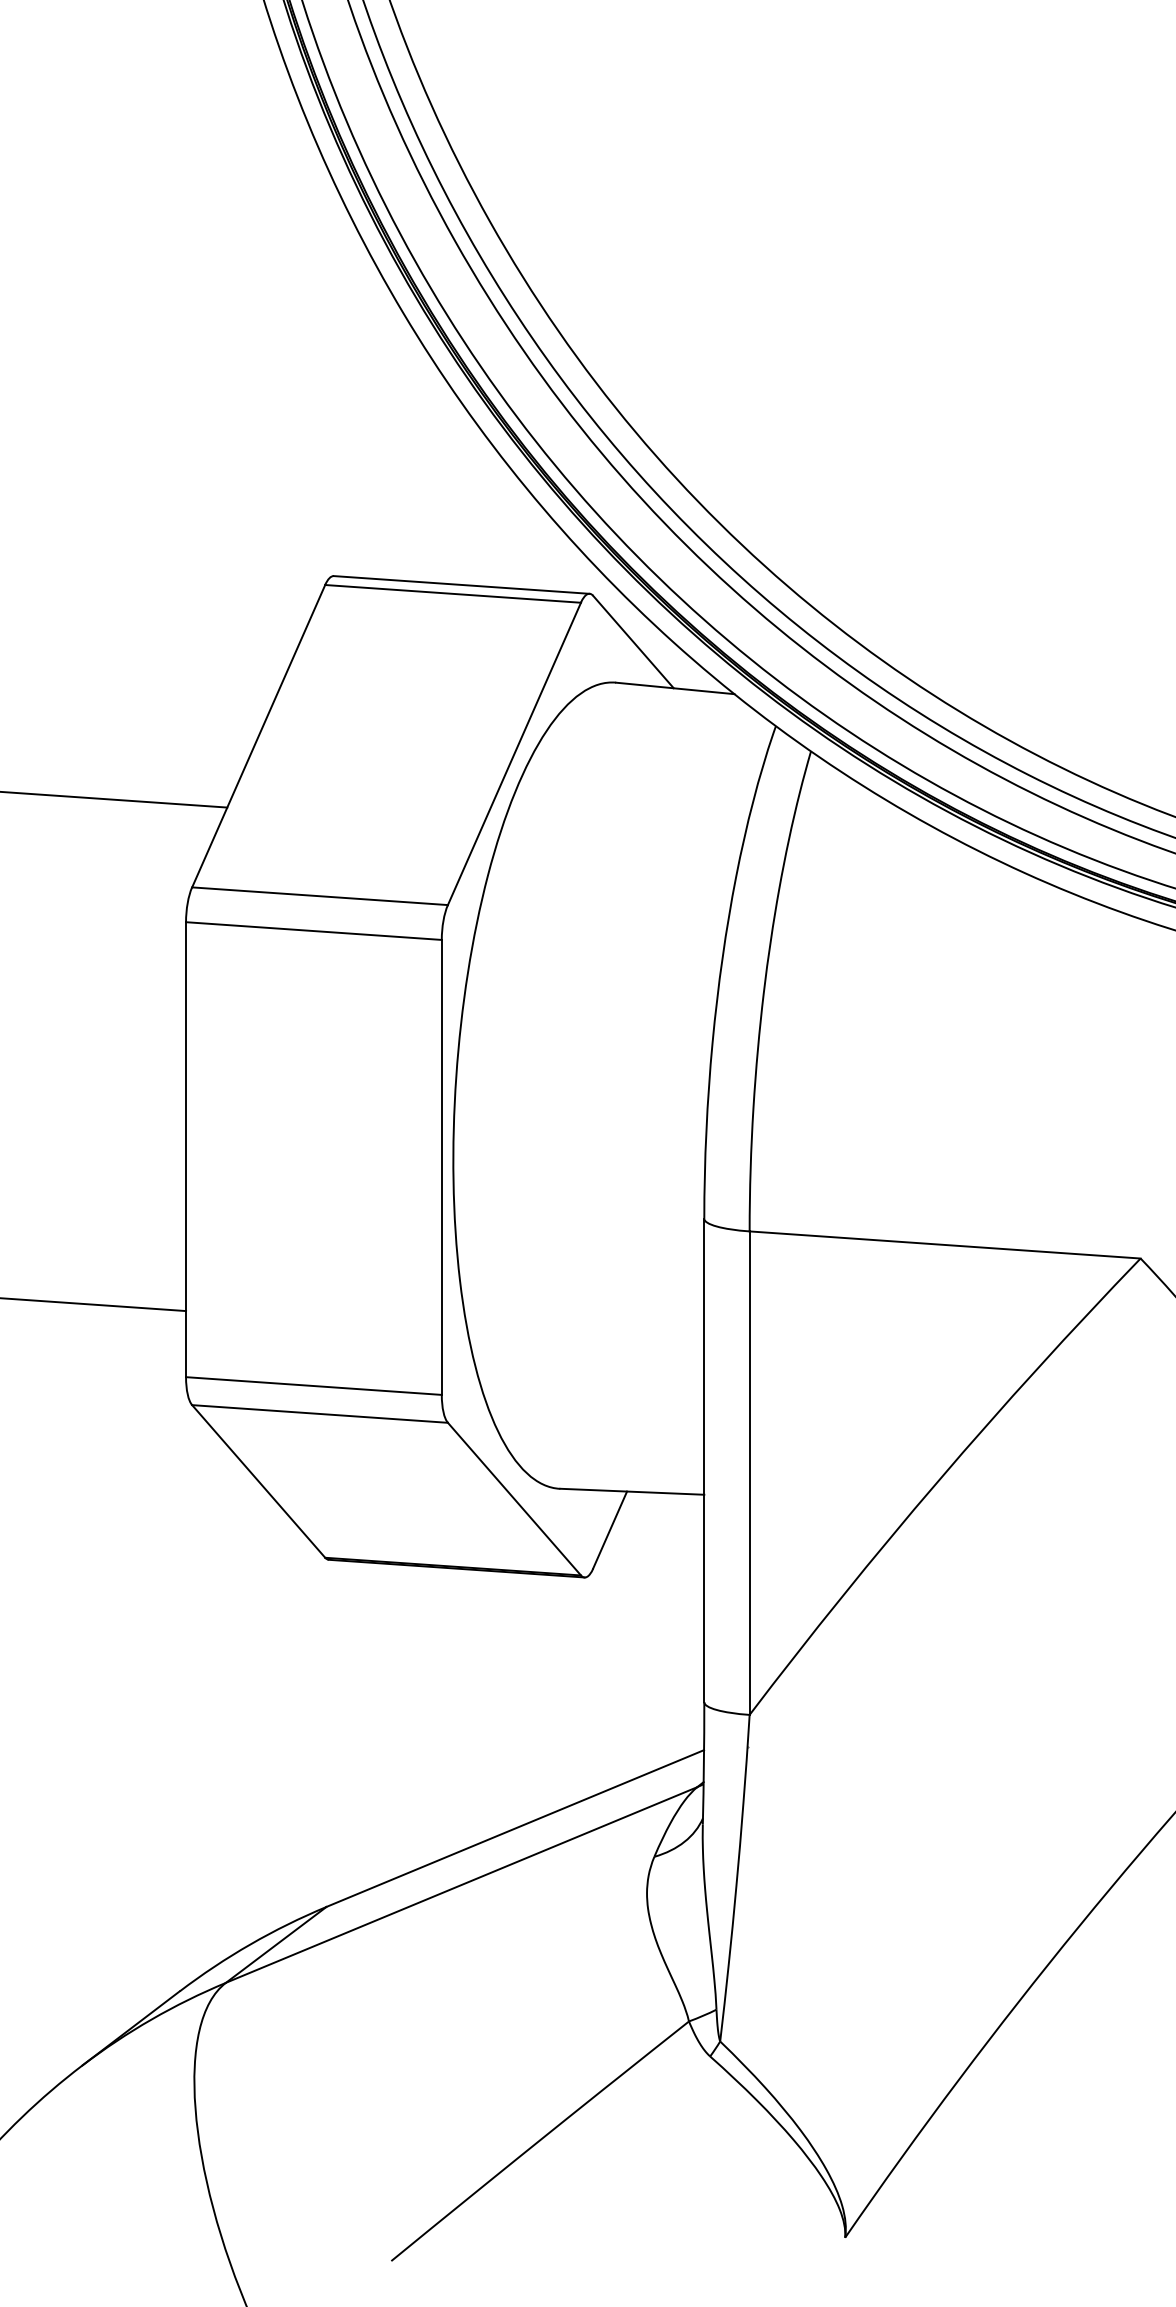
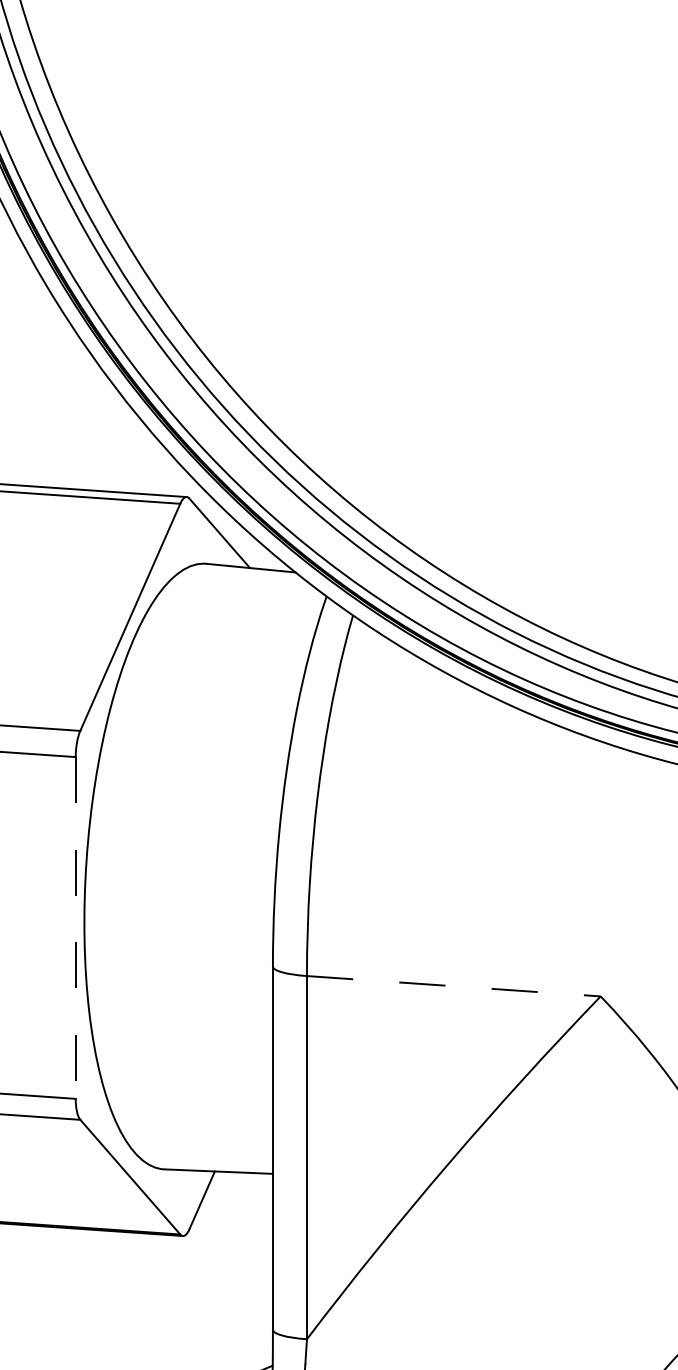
line: (441, 1167) -> (75, 928), solid -> dashed
line: (945, 1244) -> (454, 985), solid -> dashed

